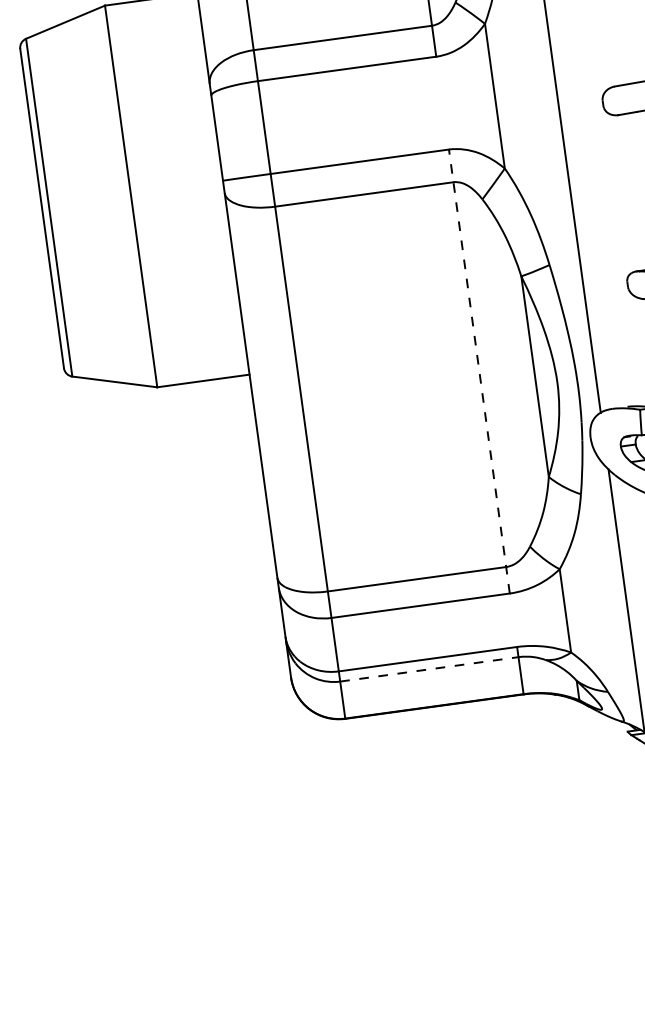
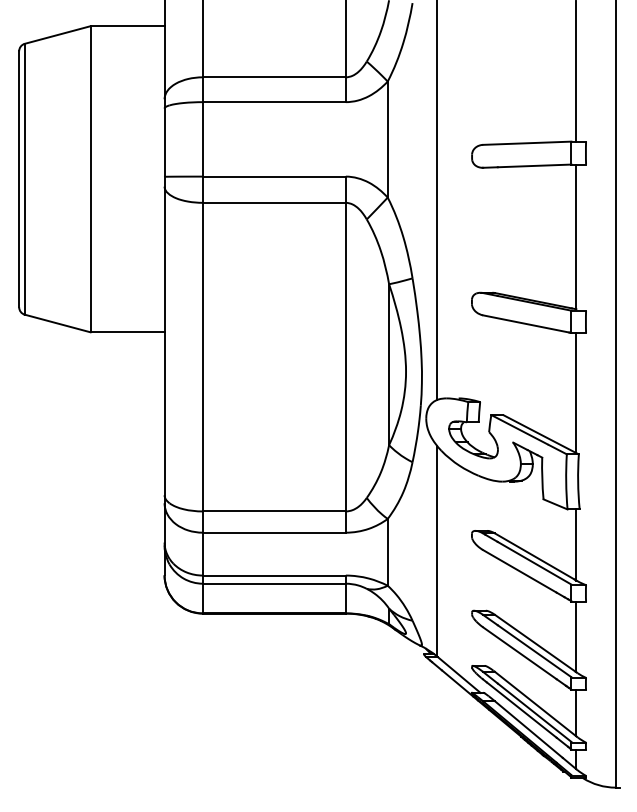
line: (478, 371) -> (345, 354), dashed -> solid
line: (429, 669) -> (274, 583), dashed -> solid

